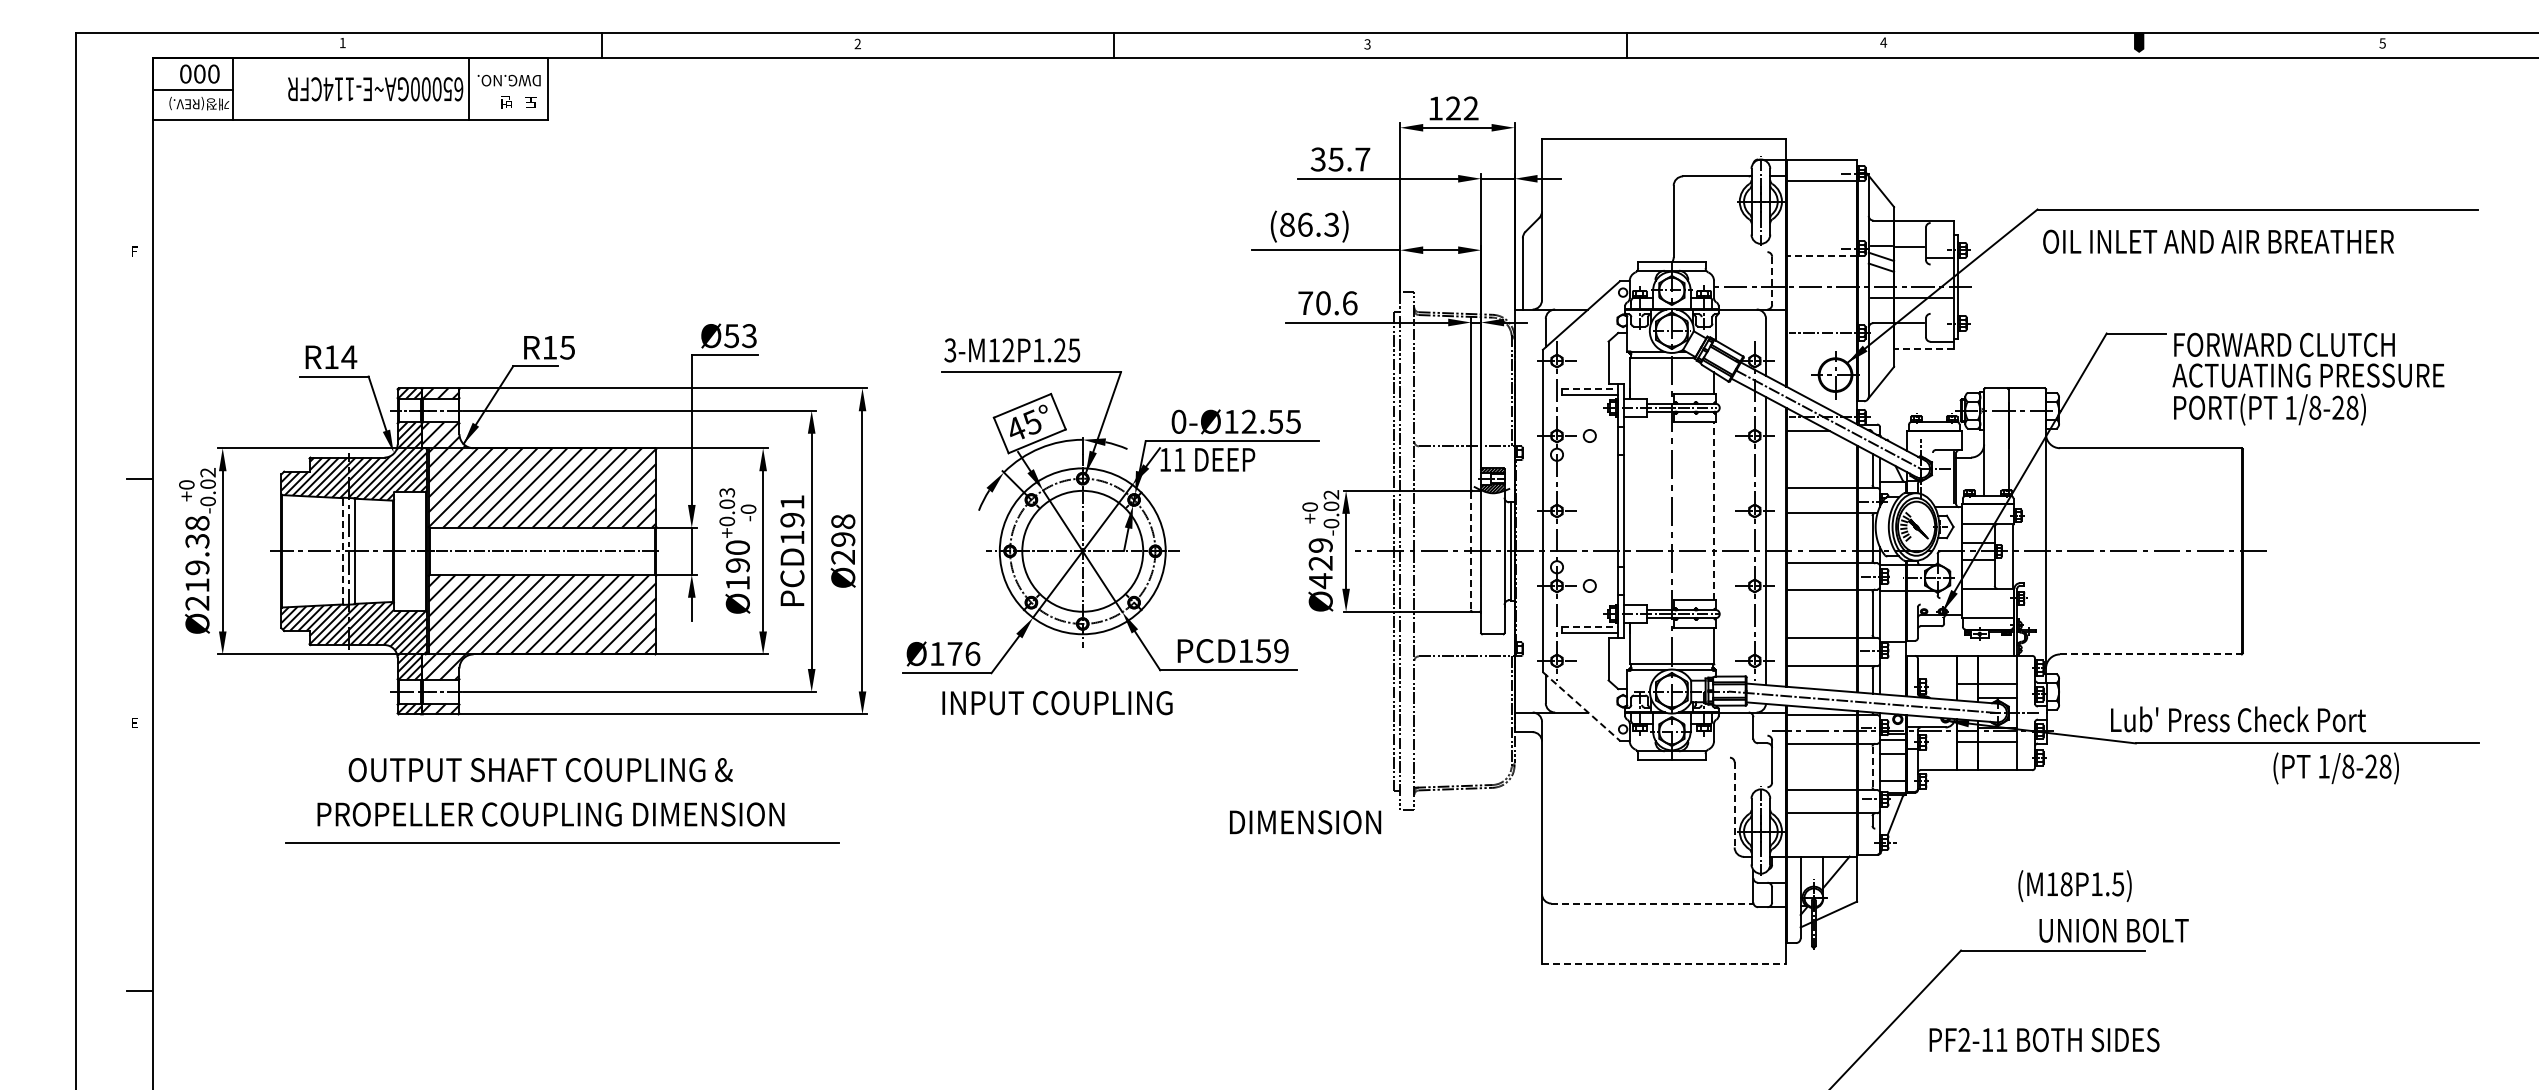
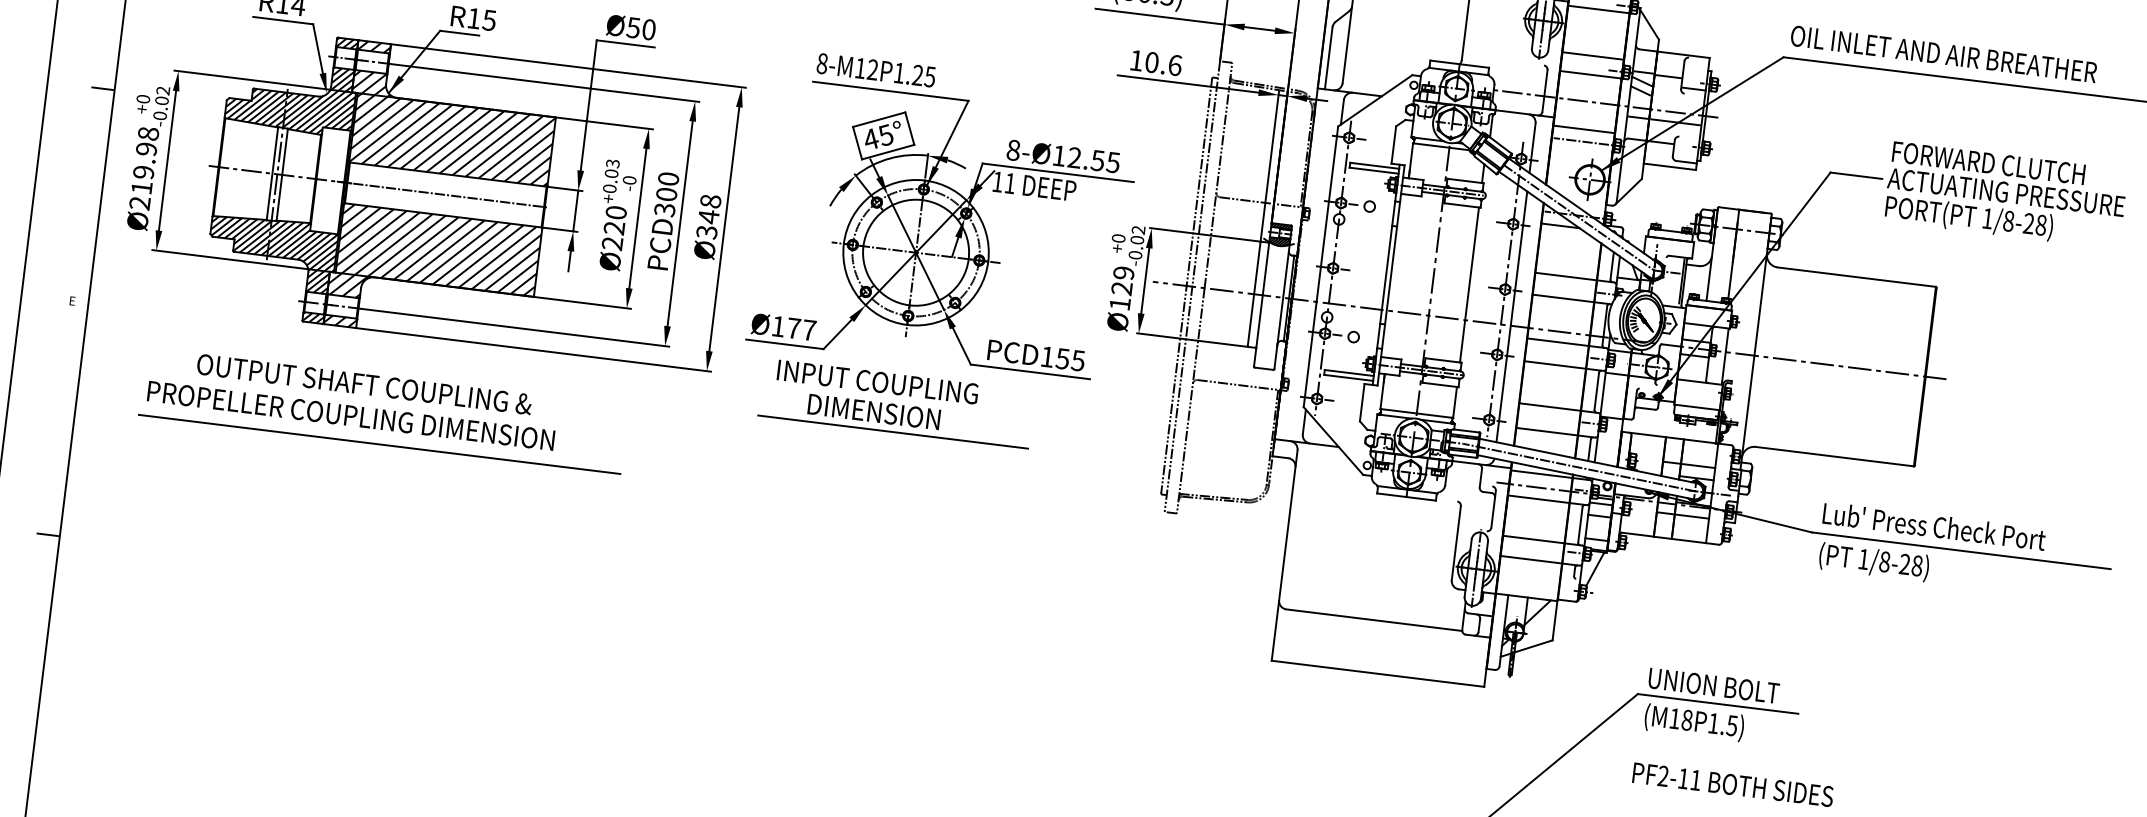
line: (1821, 234) -> (1592, 55), added
text: (2218, 241) -> (1943, 53), moved
line: (1821, 256) -> (1590, 75), dashed -> solid
line: (1772, 281) -> (1545, 91), dashed -> solid
text: (1305, 302) -> (1136, 59), 70.6 -> 10.6
line: (1821, 318) -> (1583, 129), added
text: (749, 335) -> (649, 29), Ø53 -> Ø50
line: (1924, 349) -> (1670, 167), dashed -> solid
text: (950, 350) -> (822, 63), 3-M12P1.25 -> 8-M12P1.25
text: (2308, 378) -> (2006, 195), moved
line: (1590, 389) -> (1375, 166), dashed -> solid
text: (1178, 421) -> (1013, 149), 0-Ø12.55 -> 8-Ø12.55
line: (1713, 510) -> (1469, 284), dashed -> solid
text: (792, 520) -> (666, 194), PCD191 -> PCD300
text: (197, 541) -> (146, 149), Ø219.38 -> Ø219.98
text: (843, 547) -> (708, 223), Ø298 -> Ø348
line: (343, 551) -> (272, 173), dashed -> solid
line: (1471, 551) -> (1254, 294), dashed -> solid
text: (737, 574) -> (613, 236), Ø190 -> Ø220
text: (1320, 581) -> (1119, 304), Ø429 -> Ø129
line: (1590, 627) -> (1349, 373), dashed -> solid
text: (1280, 650) -> (1077, 360), PCD159 -> PCD155
text: (972, 654) -> (809, 330), Ø176 -> Ø177
line: (2150, 654) -> (1834, 456), dashed -> solid
line: (1581, 706) -> (1333, 441), dashed -> solid
text: (2238, 719) -> (1934, 526), moved
line: (1081, 757) -> (892, 432), added
line: (1872, 766) -> (1580, 524), dashed -> solid
text: (2335, 768) -> (1873, 562), moved
text: (540, 770) -> (364, 384), moved
line: (1734, 804) -> (1456, 542), dashed -> solid
text: (550, 814) -> (350, 415), moved
text: (1305, 822) -> (874, 412), moved
line: (562, 842) -> (379, 444), moved
text: (2074, 886) -> (1693, 723), moved
line: (1652, 903) -> (1374, 620), dashed -> solid
text: (2113, 930) -> (1713, 685), moved
line: (1664, 963) -> (1378, 673), dashed -> solid
text: (2044, 1040) -> (1733, 785), moved

